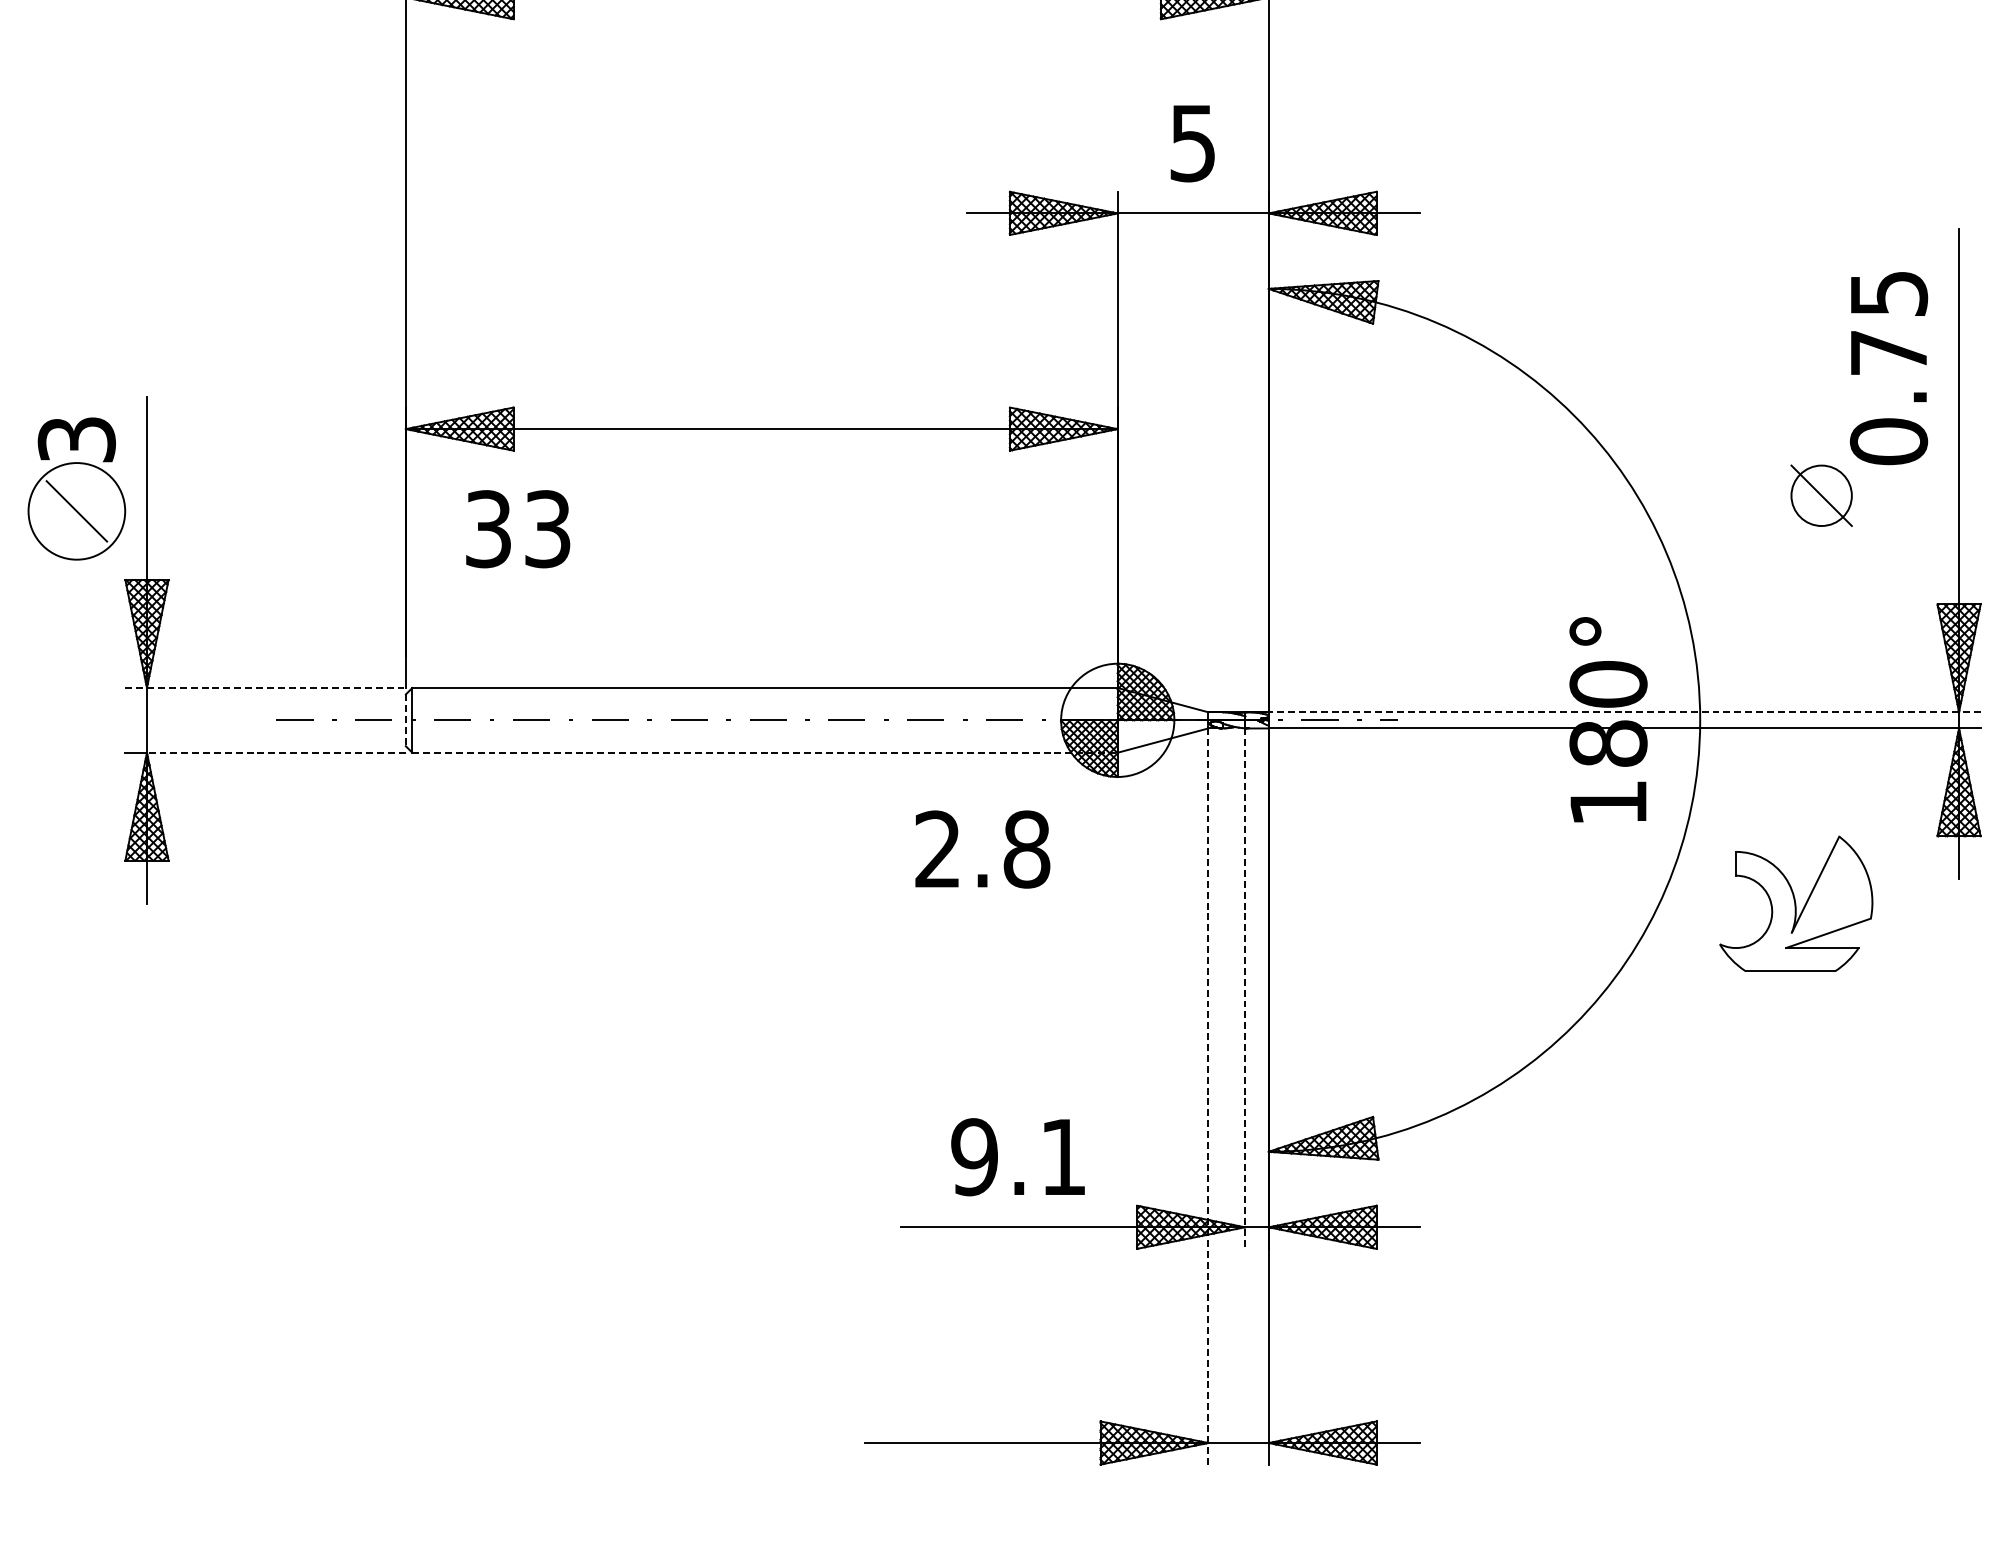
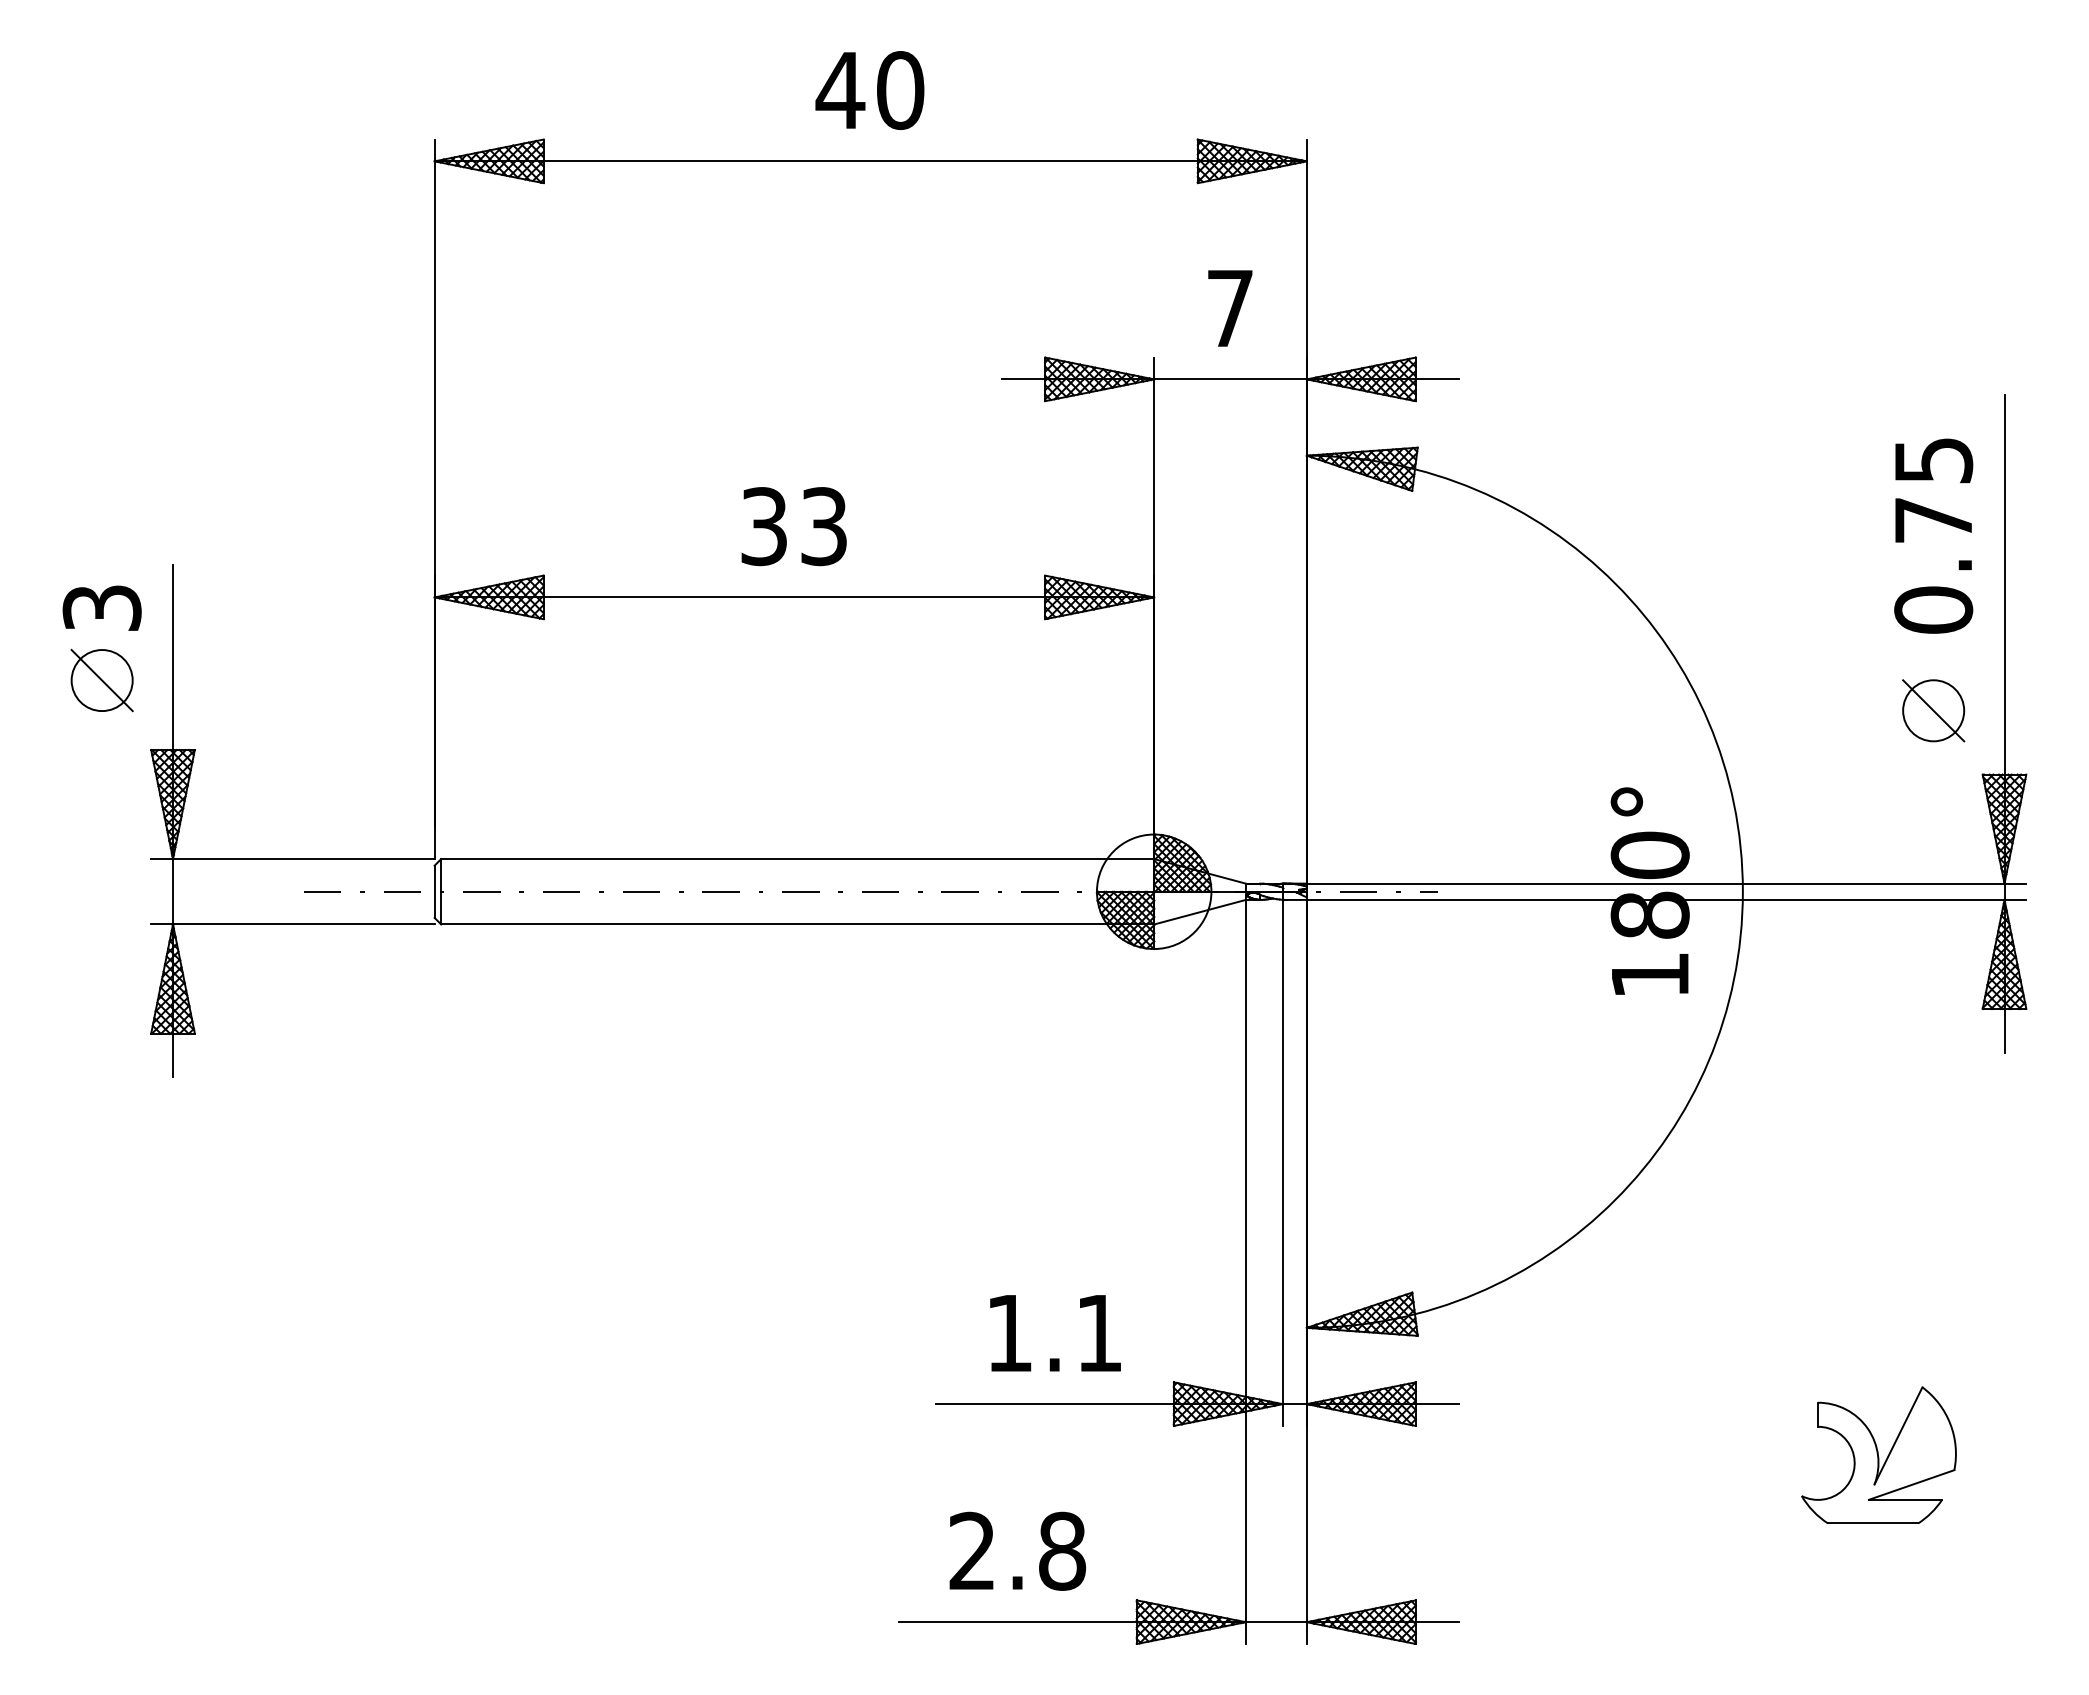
text: (1192, 144) -> (1229, 309), 5 -> 7
part: (1821, 495) -> (1933, 710), moved
circle: (76, 511) -> (101, 680), size x0.62
text: (517, 529) -> (793, 526), moved
line: (265, 688) -> (292, 859), dashed -> solid
line: (1624, 712) -> (1666, 883), dashed -> solid
line: (405, 721) -> (434, 892), dashed -> solid
line: (276, 752) -> (303, 924), dashed -> solid
line: (765, 752) -> (798, 924), dashed -> solid
text: (982, 848) -> (1017, 1550), moved
part: (1795, 903) -> (1878, 1454), moved
line: (1244, 989) -> (1282, 1163), dashed -> solid
line: (1208, 1097) -> (1245, 1272), dashed -> solid
text: (974, 1156) -> (1009, 1332), 9.1 -> 1.1

